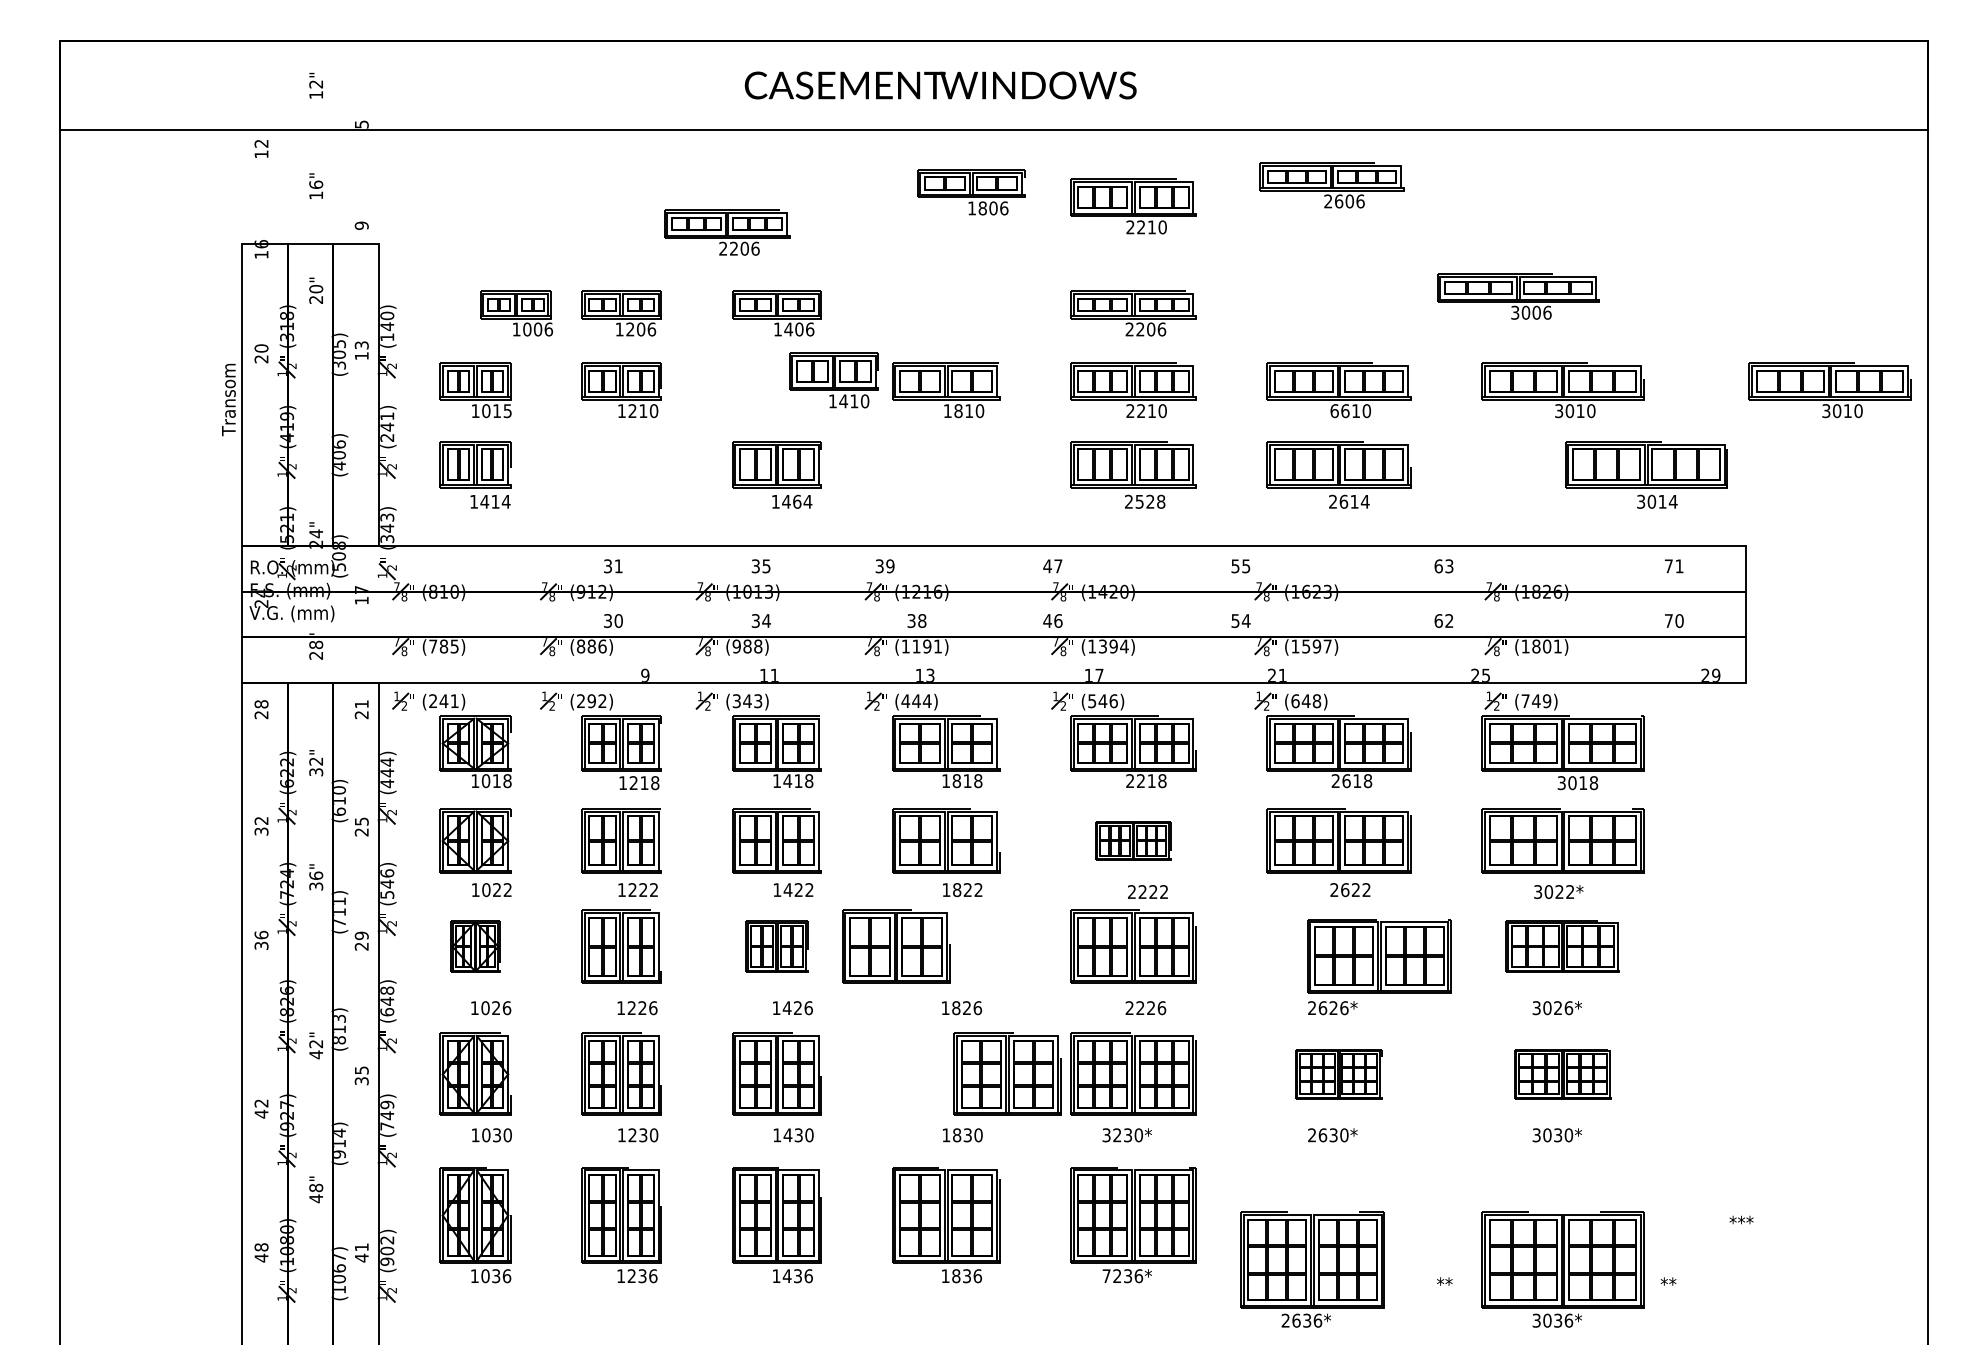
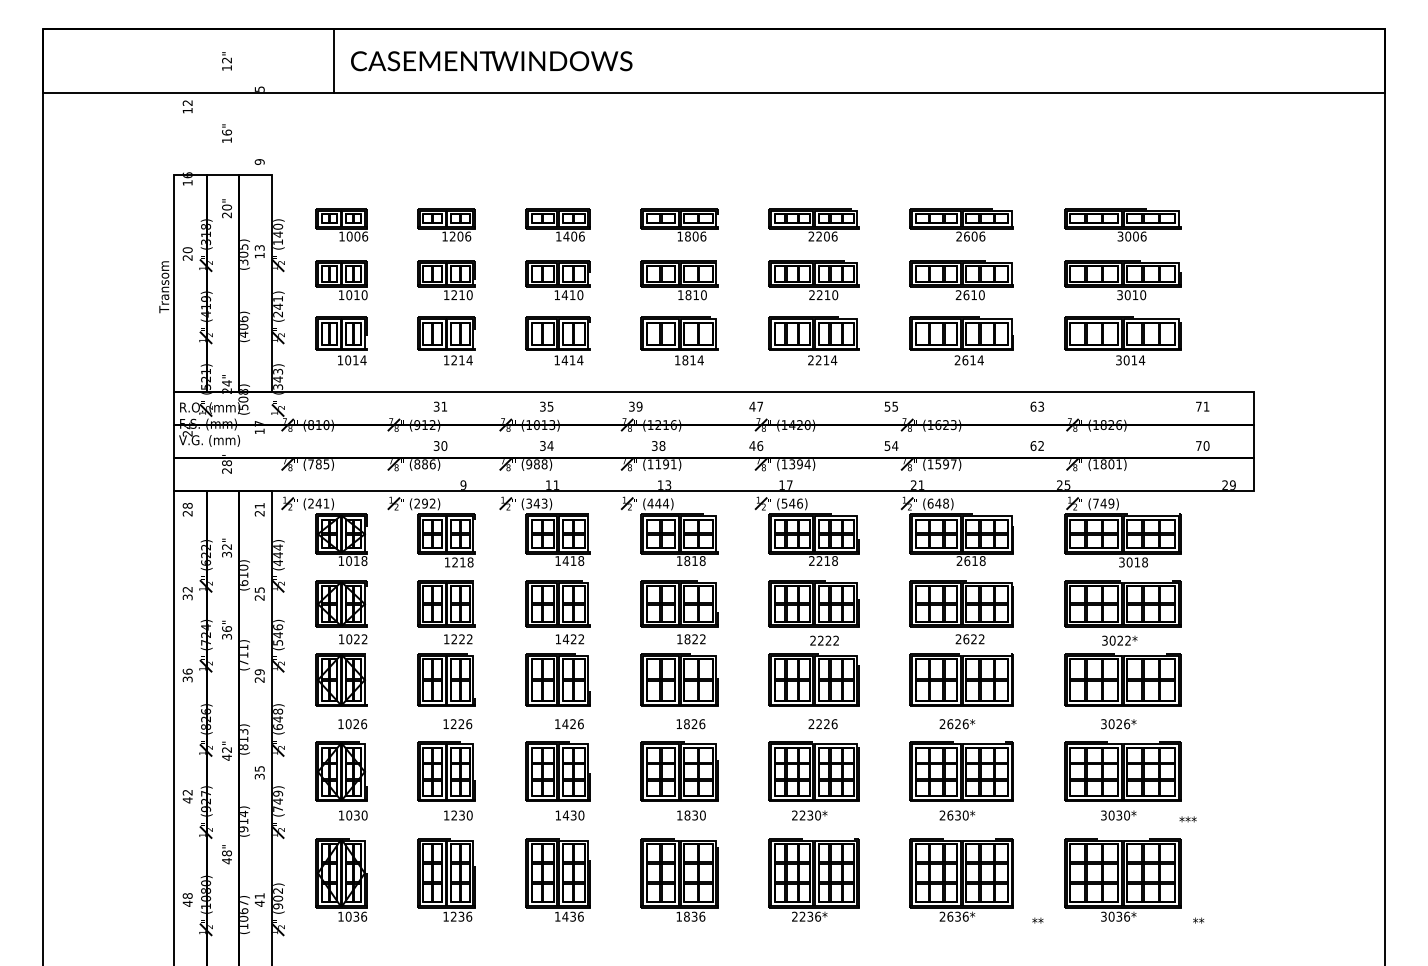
line: (465, 85) -> (334, 61), added
text: (940, 85) -> (491, 61), moved
part: (1331, 184) -> (961, 224), moved
part: (971, 191) -> (679, 224), moved
part: (1132, 206) -> (813, 148), removed
part: (726, 231) -> (521, 166), removed
part: (1518, 296) -> (1122, 224), moved
part: (515, 312) -> (341, 224), moved
part: (833, 380) -> (557, 280), moved
part: (1829, 390) -> (1314, 280), removed
text: (507, 411) -> (364, 295), 1015 -> 1010
text: (1334, 411) -> (958, 295), 6610 -> 2610
part: (621, 474) -> (446, 340), added
part: (945, 474) -> (679, 340), added
part: (1646, 474) -> (1122, 340), moved
text: (485, 502) -> (348, 360), 1414 -> 1014
text: (797, 502) -> (572, 360), 1464 -> 1414
text: (1150, 502) -> (826, 360), 2528 -> 2214
part: (1132, 840) -> (813, 603), size x1.67
part: (475, 945) -> (341, 679), size x1.43
part: (776, 945) -> (557, 679), size x1.43
part: (895, 945) -> (679, 679), moved
part: (1562, 945) -> (1122, 679), size x1.43
part: (1378, 955) -> (961, 679), moved
part: (1007, 1074) -> (679, 771), moved
part: (1338, 1074) -> (961, 771), size x1.67
part: (1562, 1074) -> (1122, 771), size x1.67
text: (1106, 1135) -> (794, 815), 3230* -> 2230*
text: (1740, 1220) -> (1187, 819), moved
part: (1312, 1268) -> (961, 879), moved
part: (1562, 1268) -> (1122, 879), moved
text: (1106, 1275) -> (794, 916), 7236* -> 2236*

